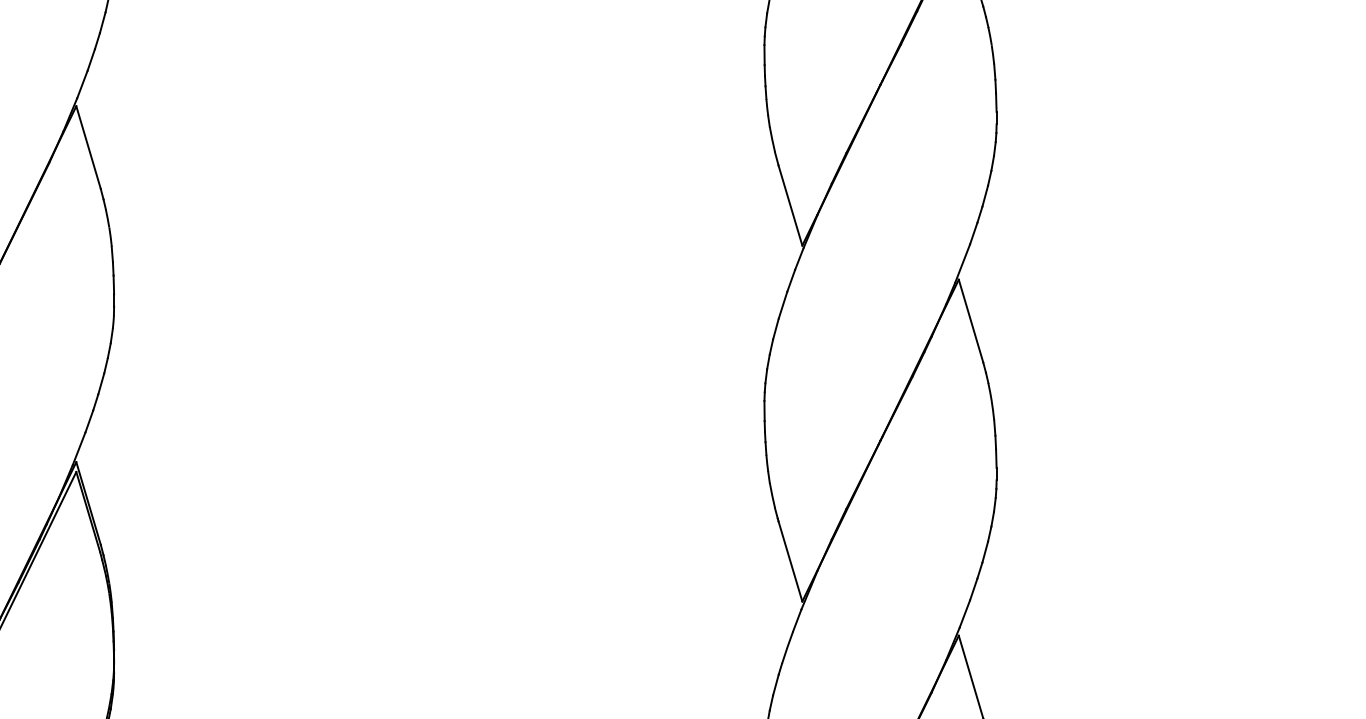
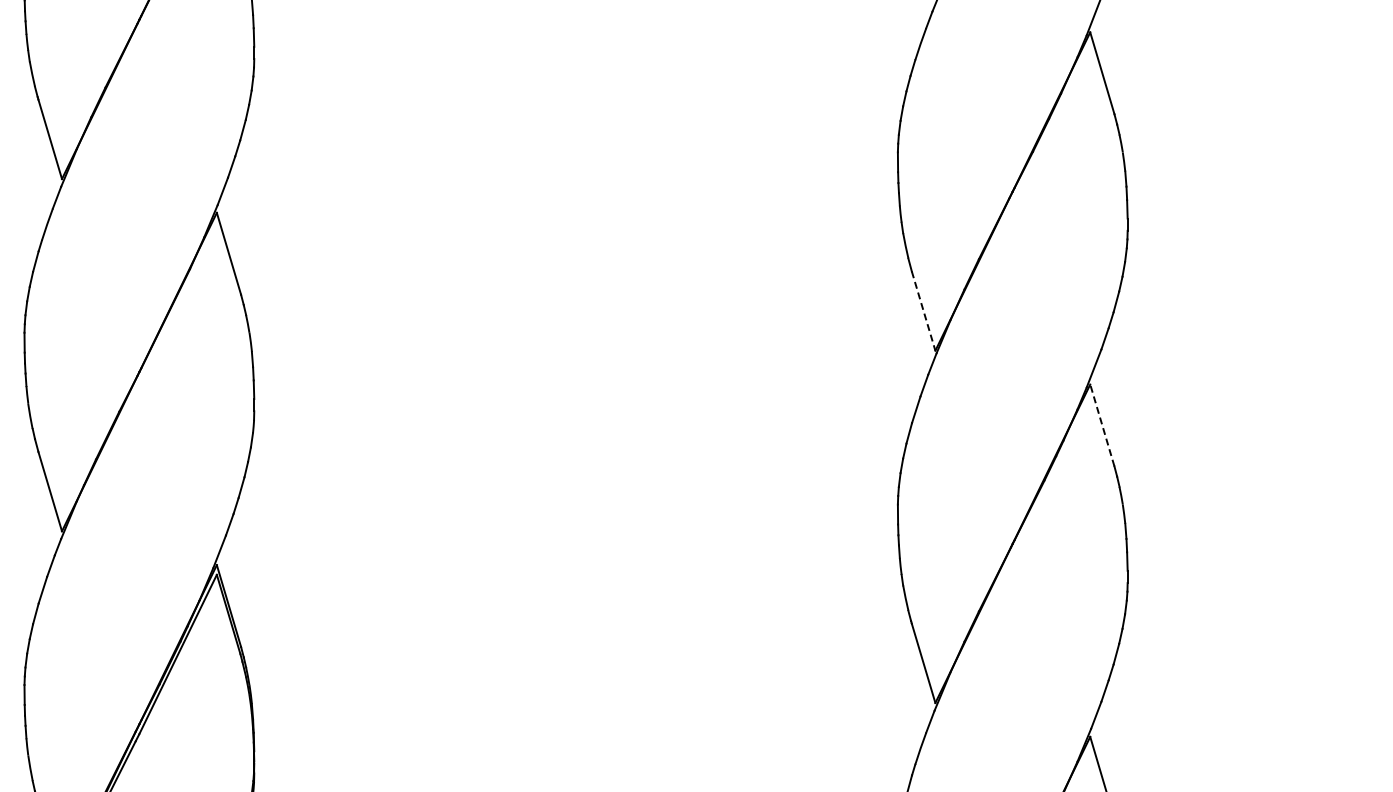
line: (790, 205) -> (923, 311), solid -> dashed
line: (971, 321) -> (1102, 425), solid -> dashed

